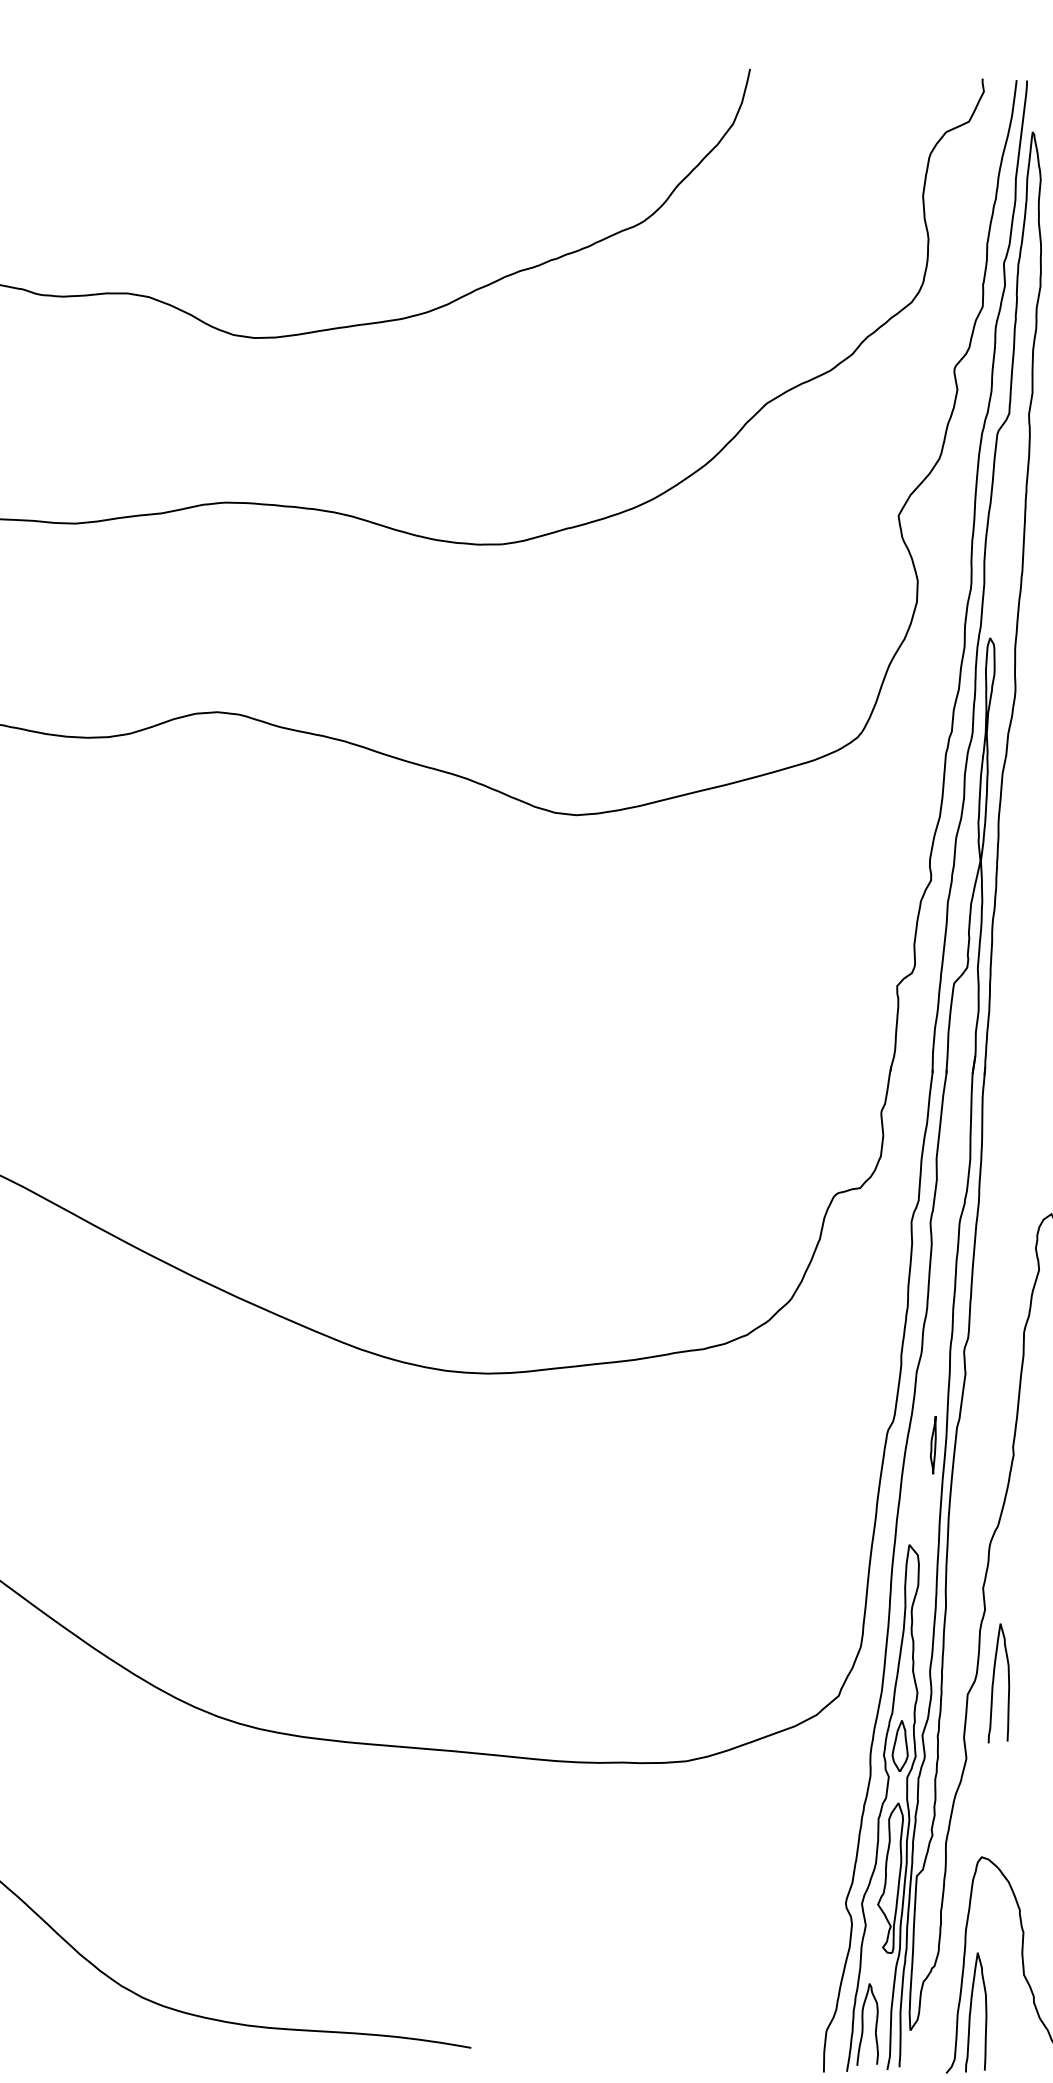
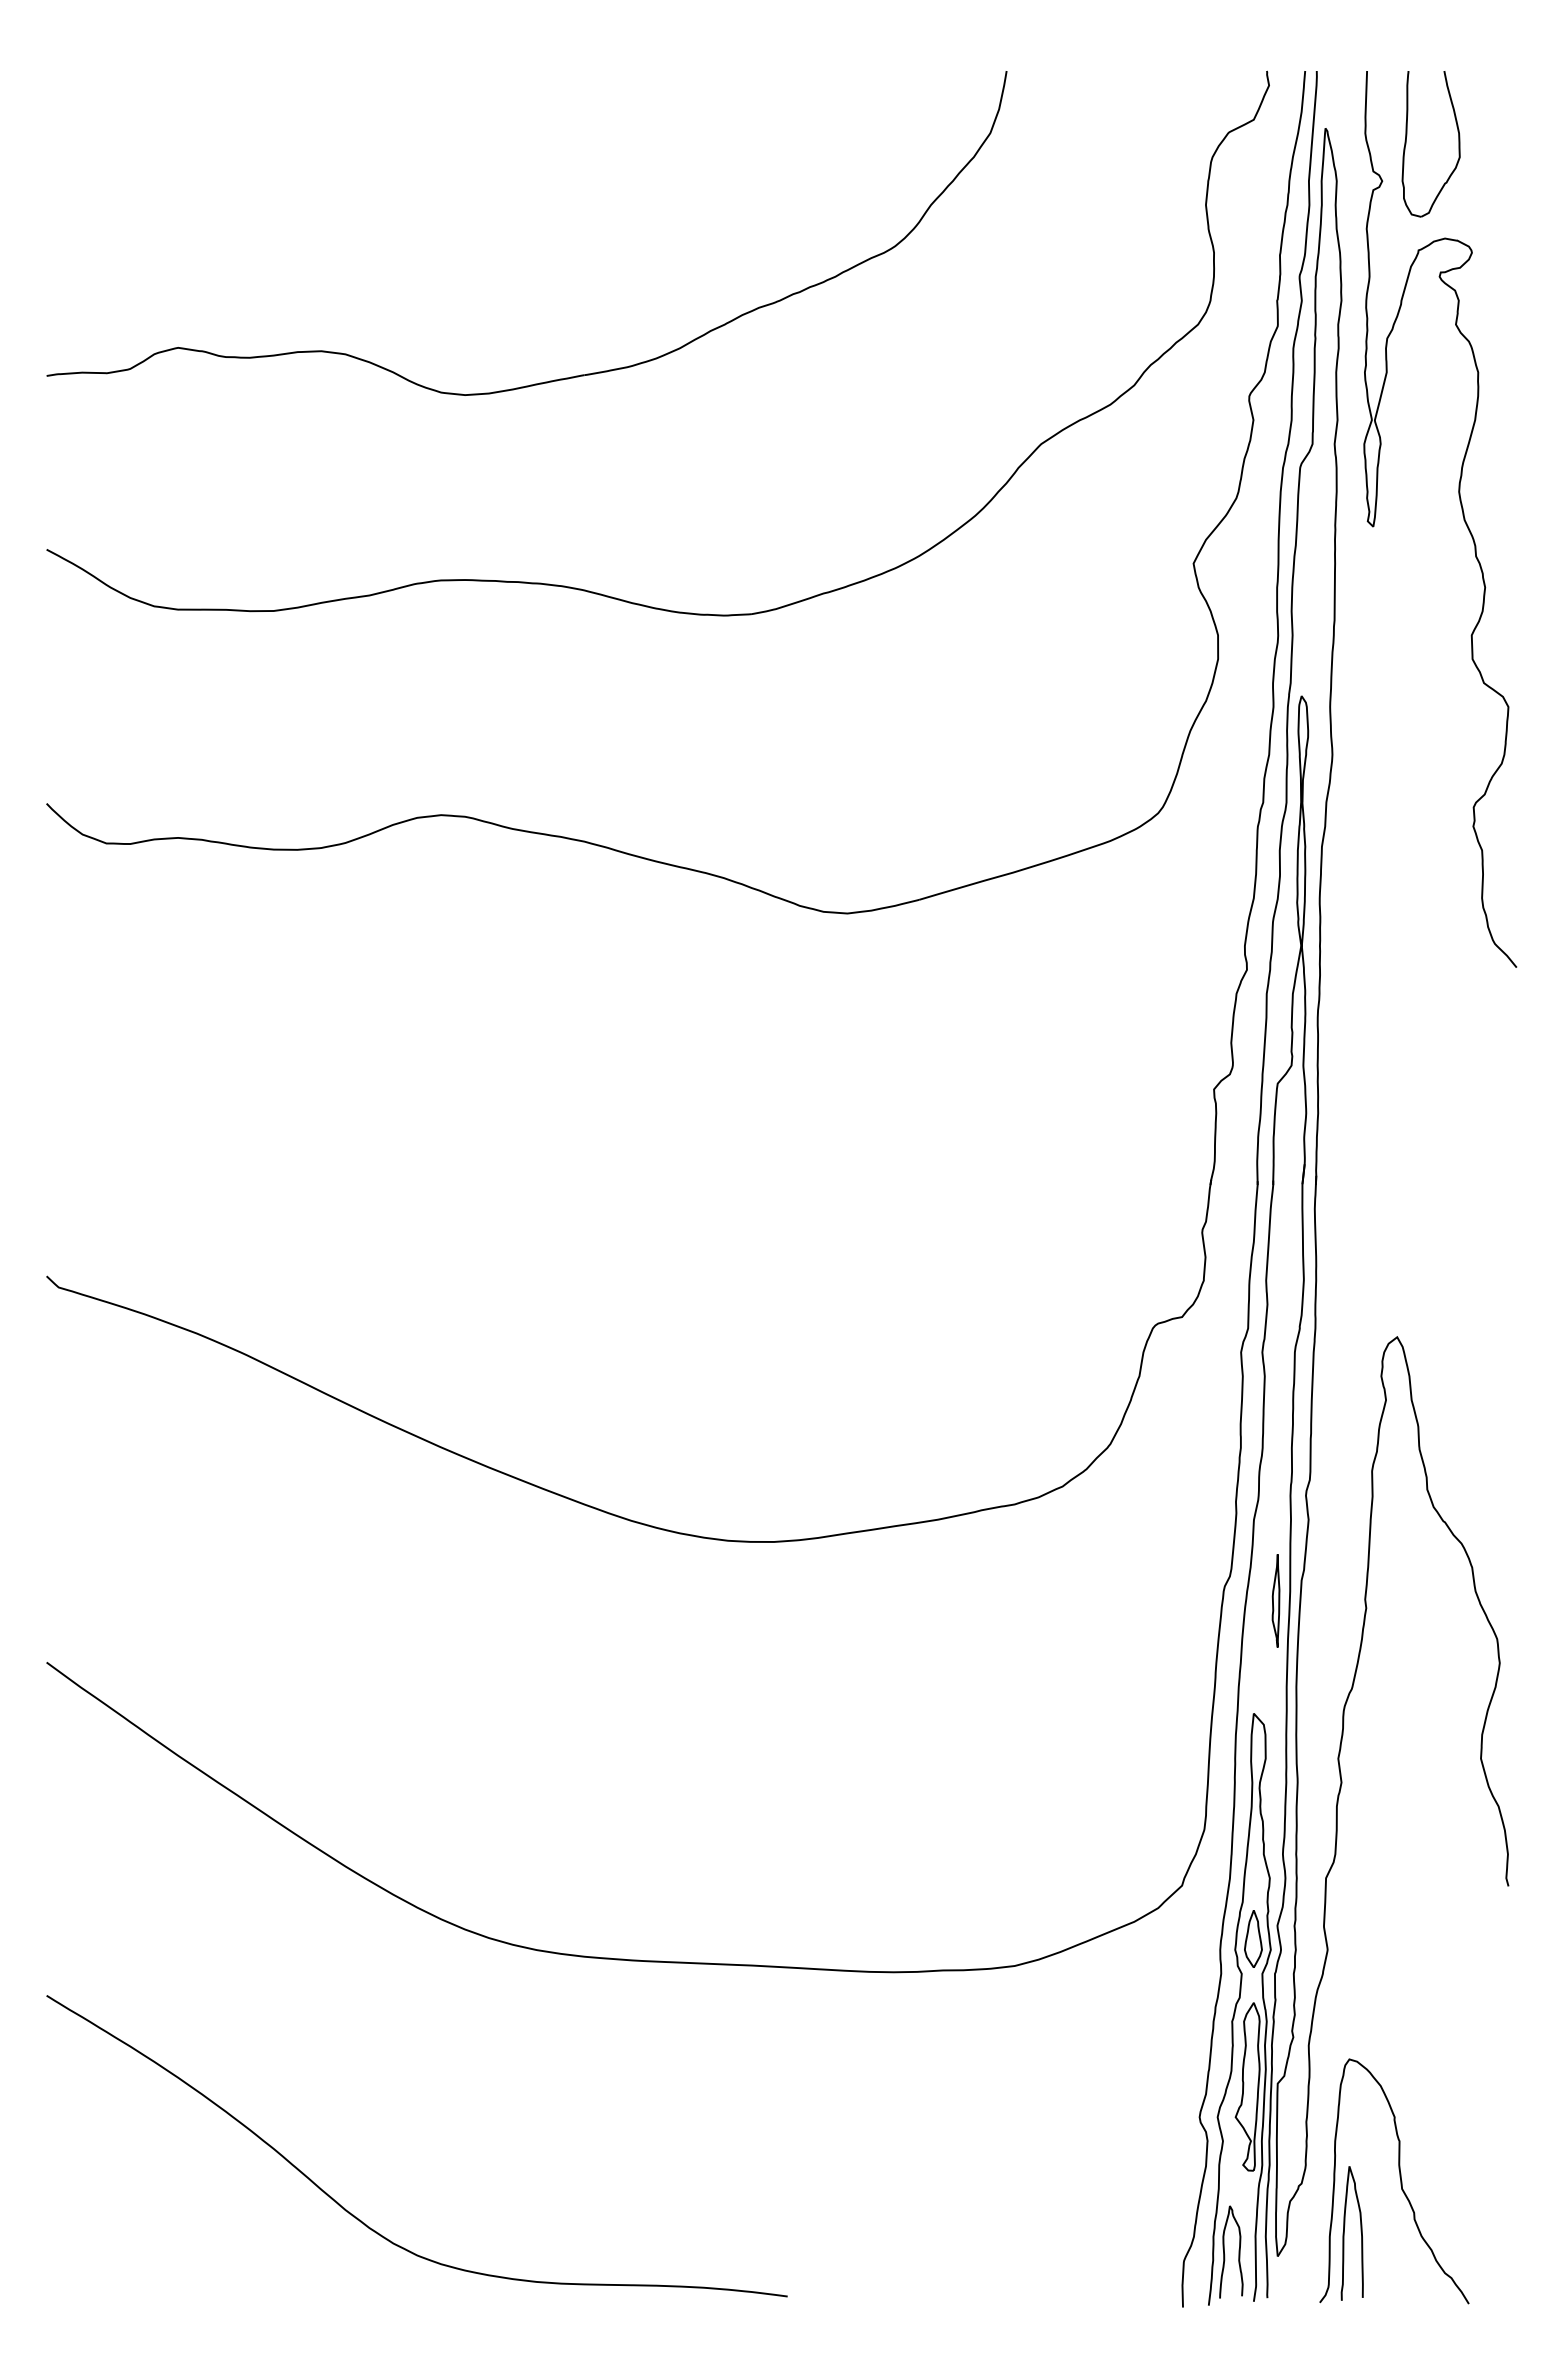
part: (932, 1444) -> (1275, 1600), size x1.43
curve: (993, 1683) -> (1354, 1864), removed

